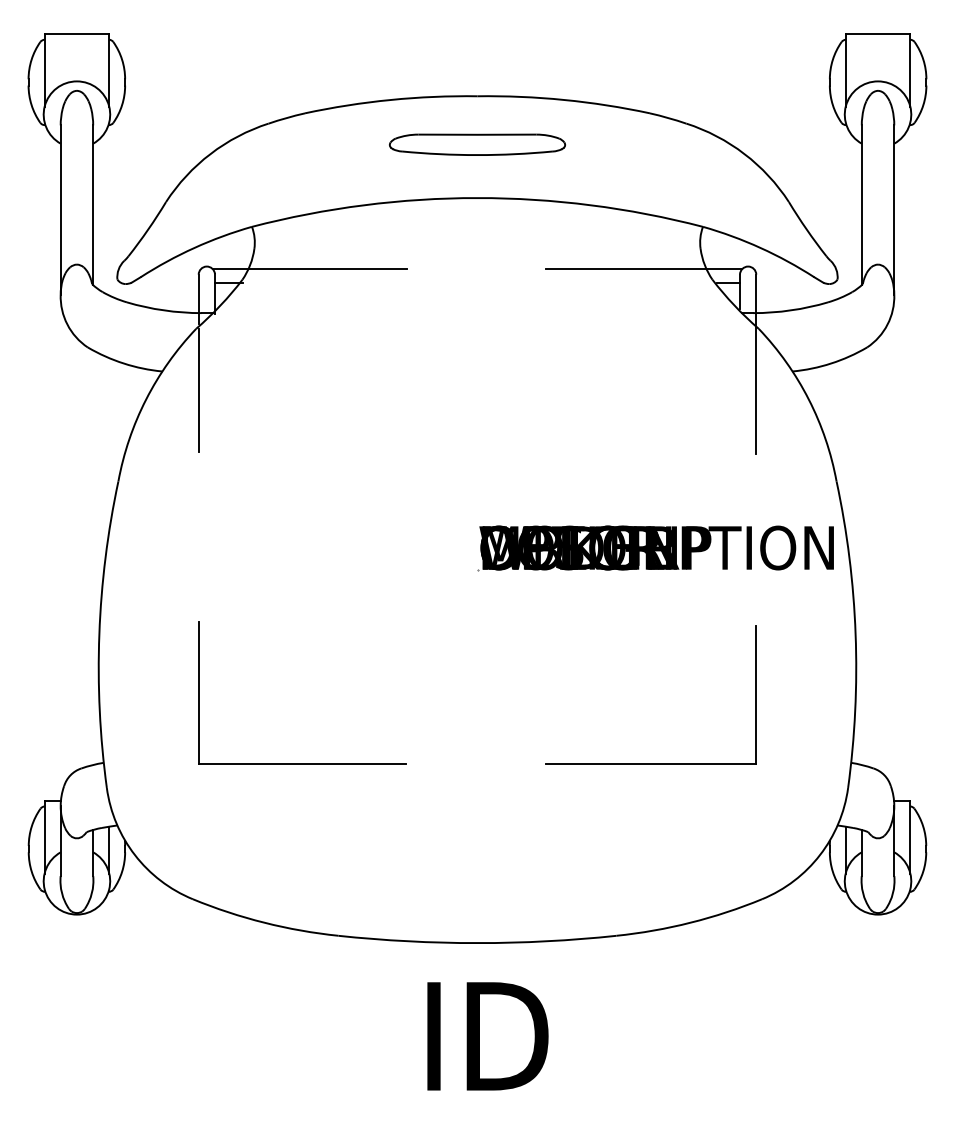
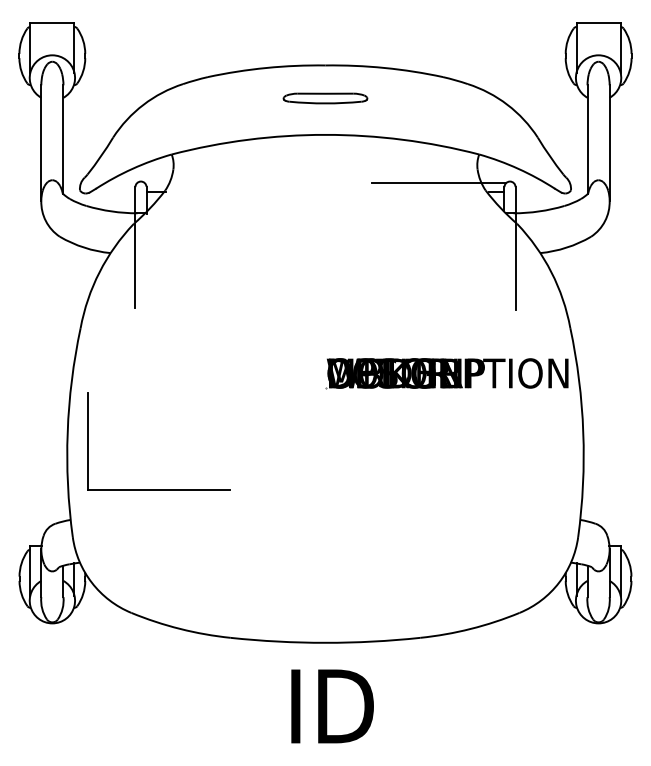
part: (477, 144) -> (325, 98), size x0.7
line: (308, 269) -> (210, 183), removed
part: (301, 763) -> (158, 489), moved
part: (650, 763) -> (443, 520), removed

